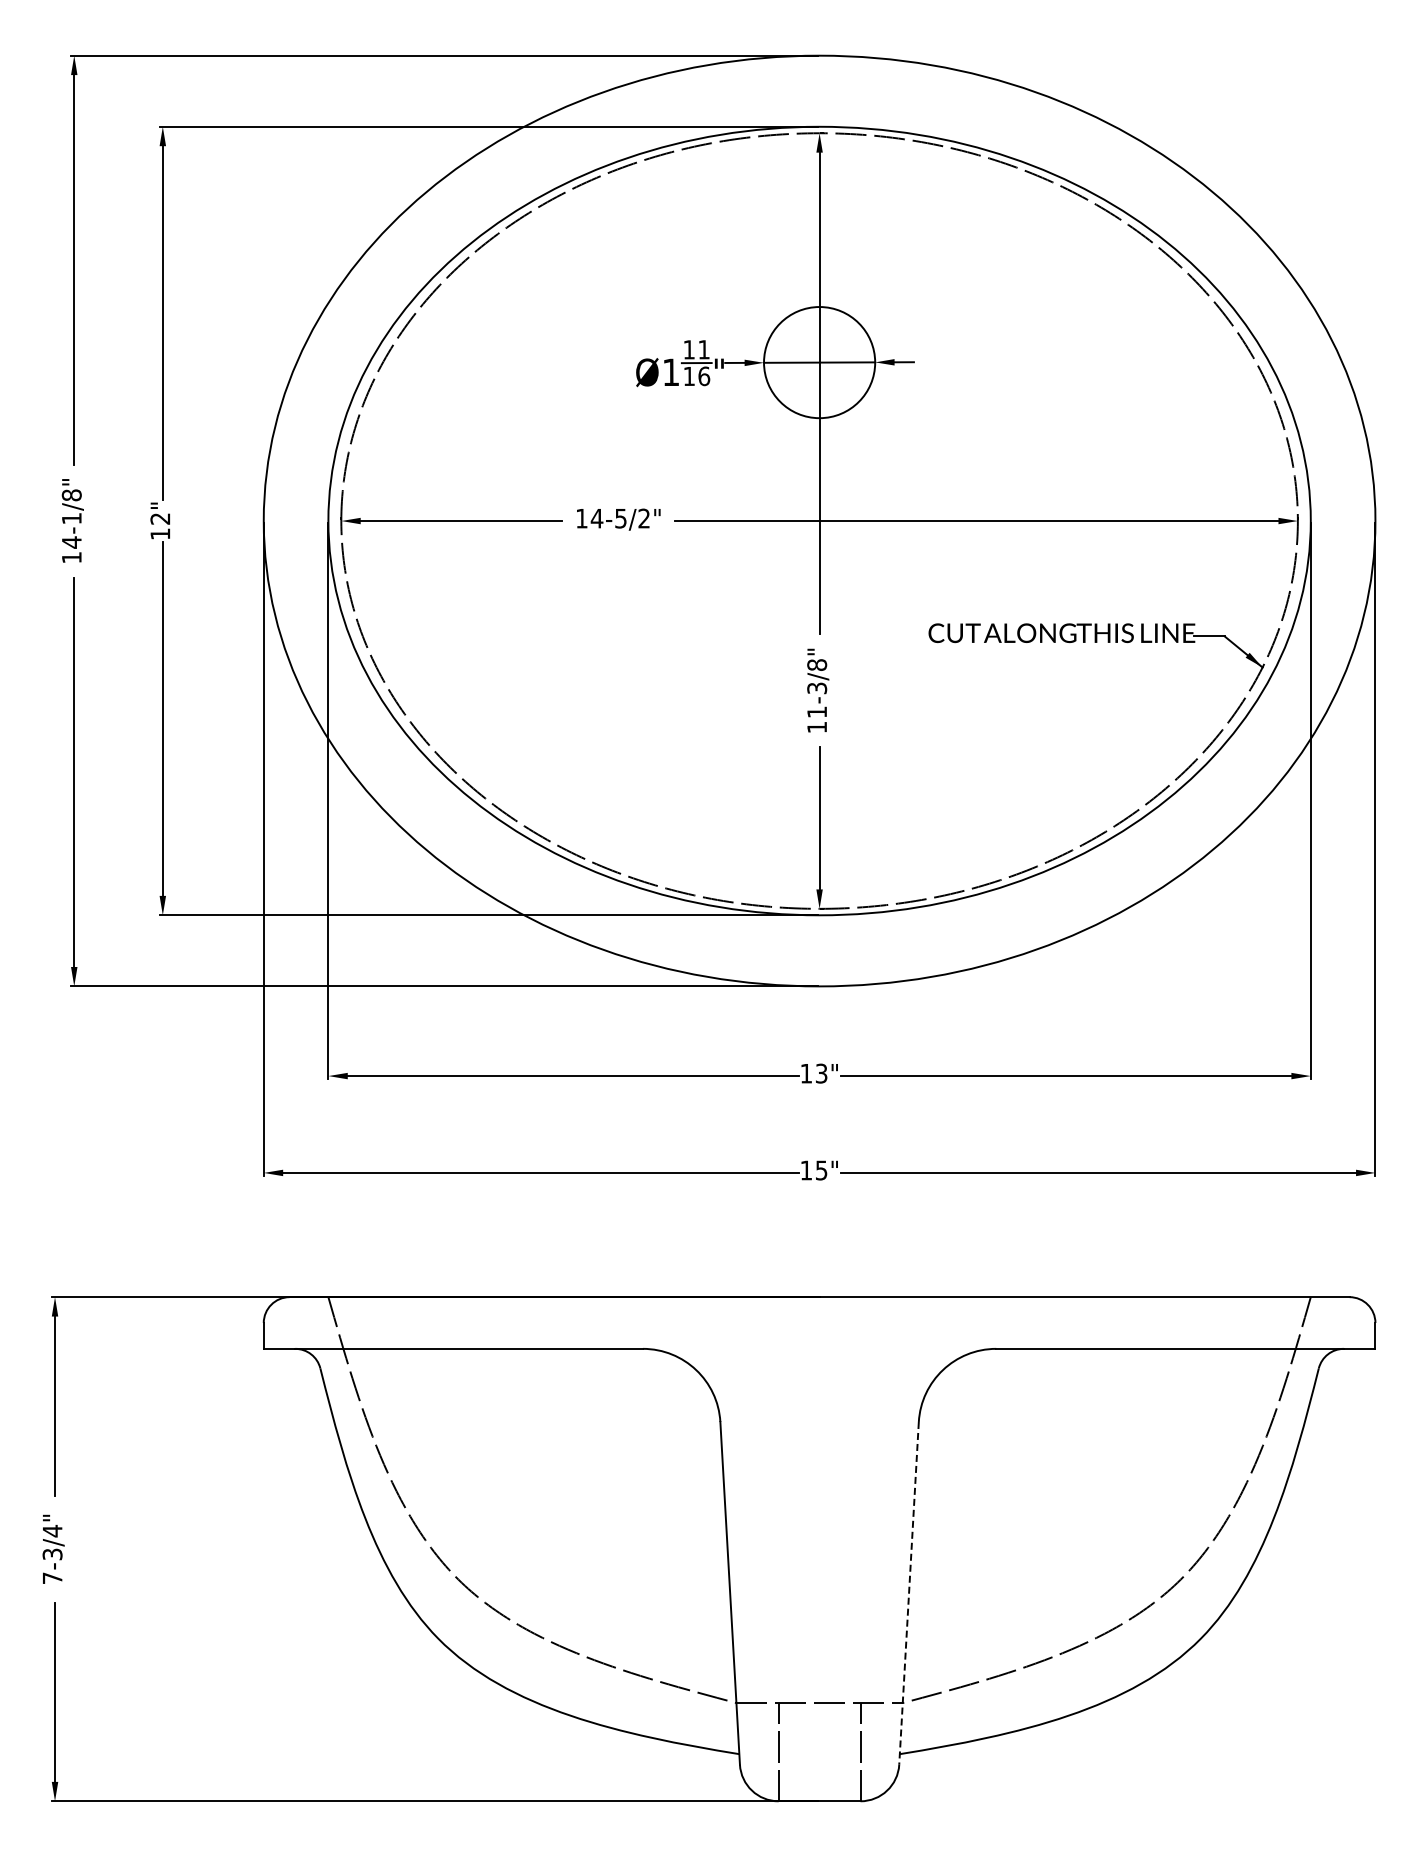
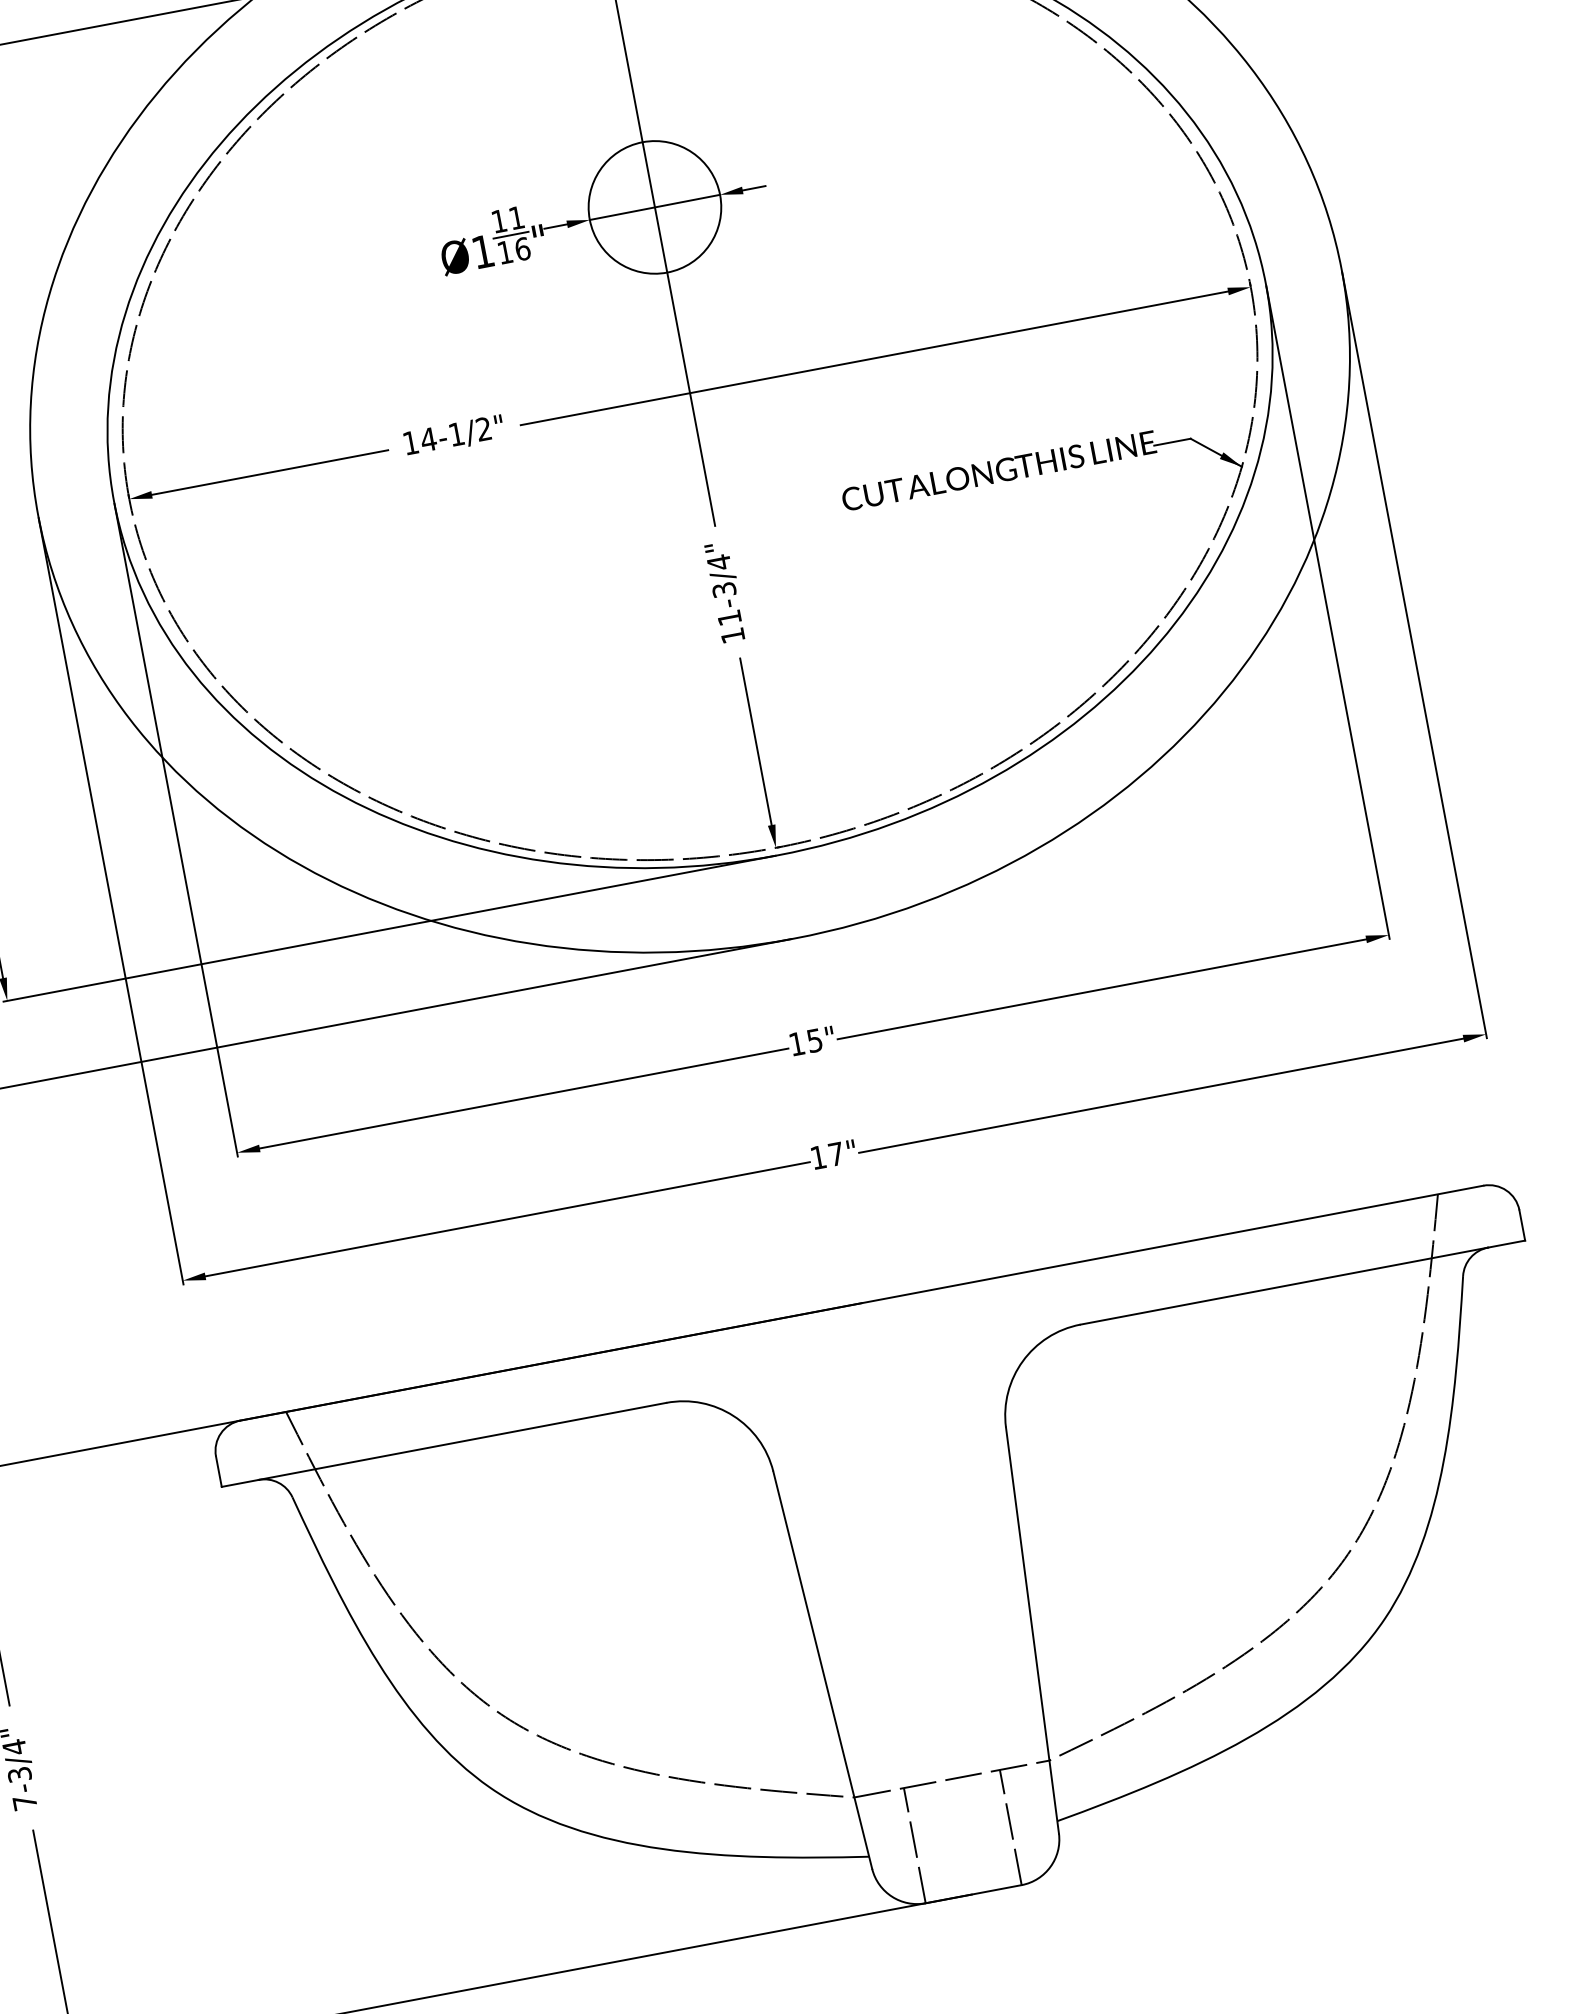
text: (620, 518) -> (456, 434), 14-5/2" -> 14-1/2"
text: (817, 664) -> (719, 561), 11-3/8" -> 11-3/4"
text: (821, 1072) -> (814, 1039), 13" -> 15"
text: (821, 1170) -> (836, 1154), 15" -> 17"
line: (909, 1593) -> (1033, 1630), dashed -> solid

